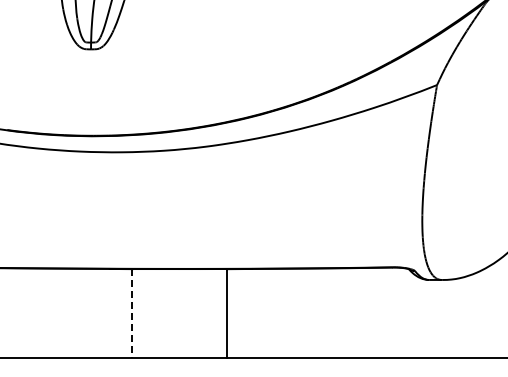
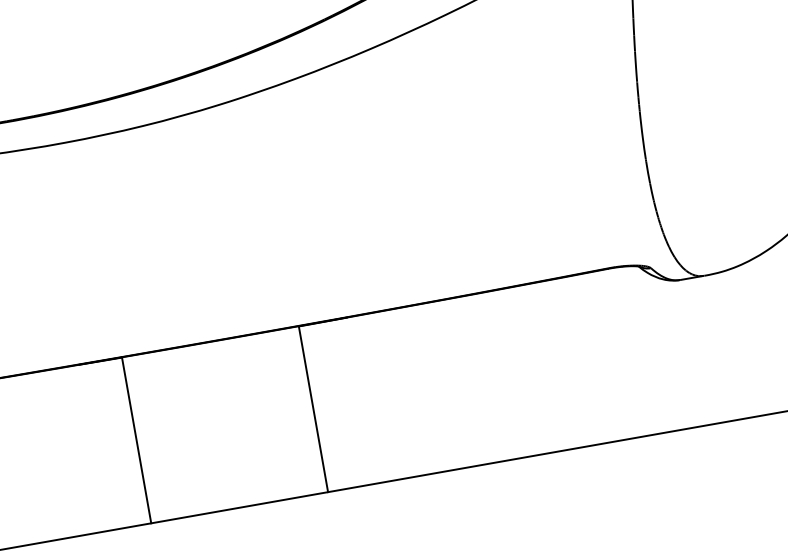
line: (132, 313) -> (137, 440), dashed -> solid

